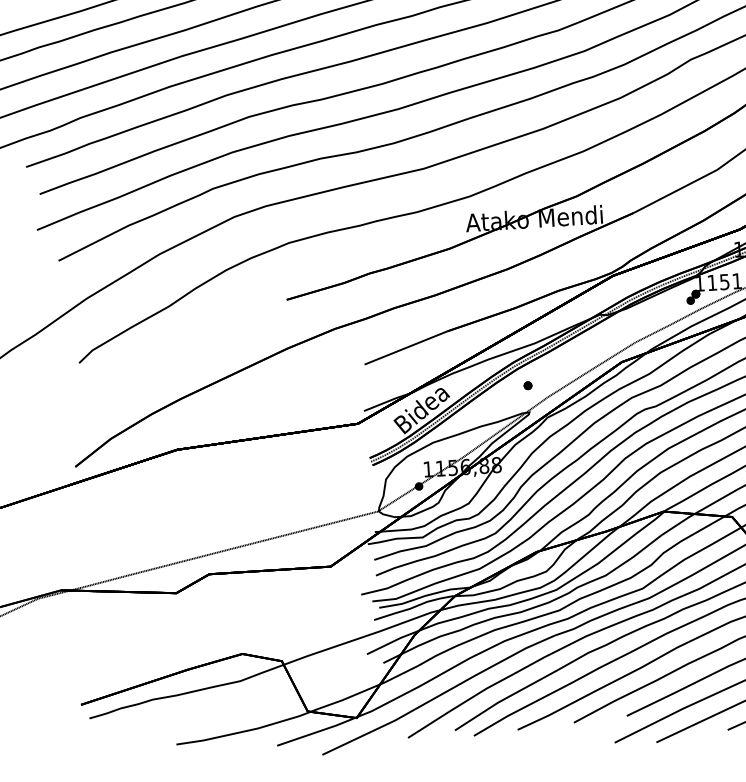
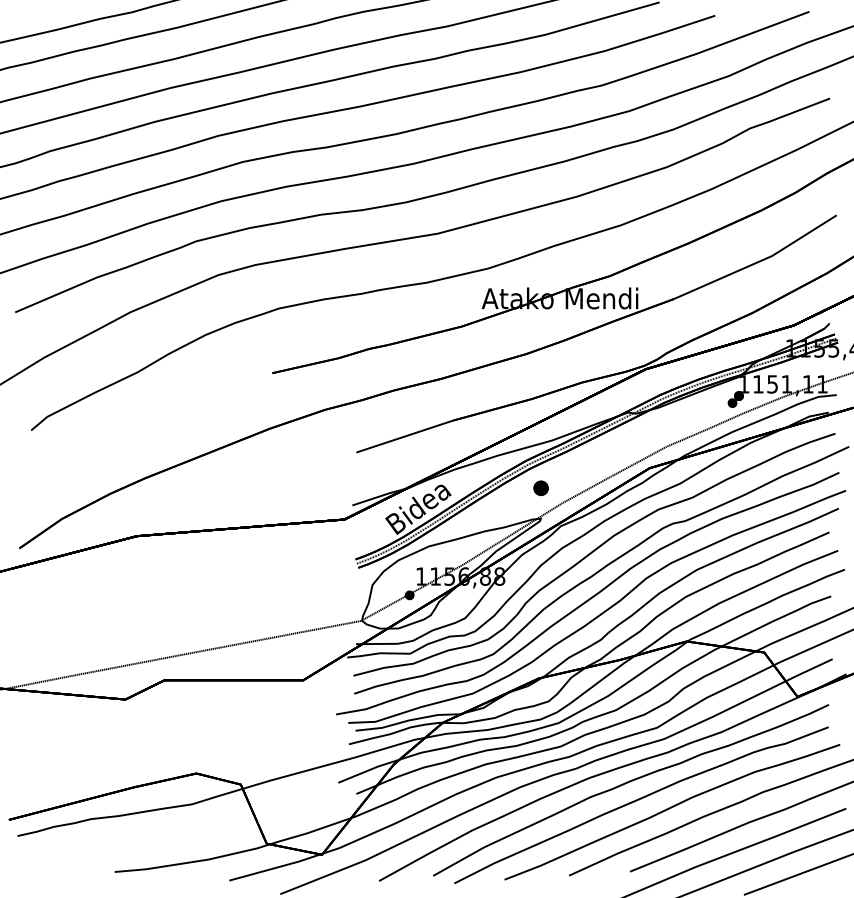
part: (527, 385) -> (540, 488), size x1.6

